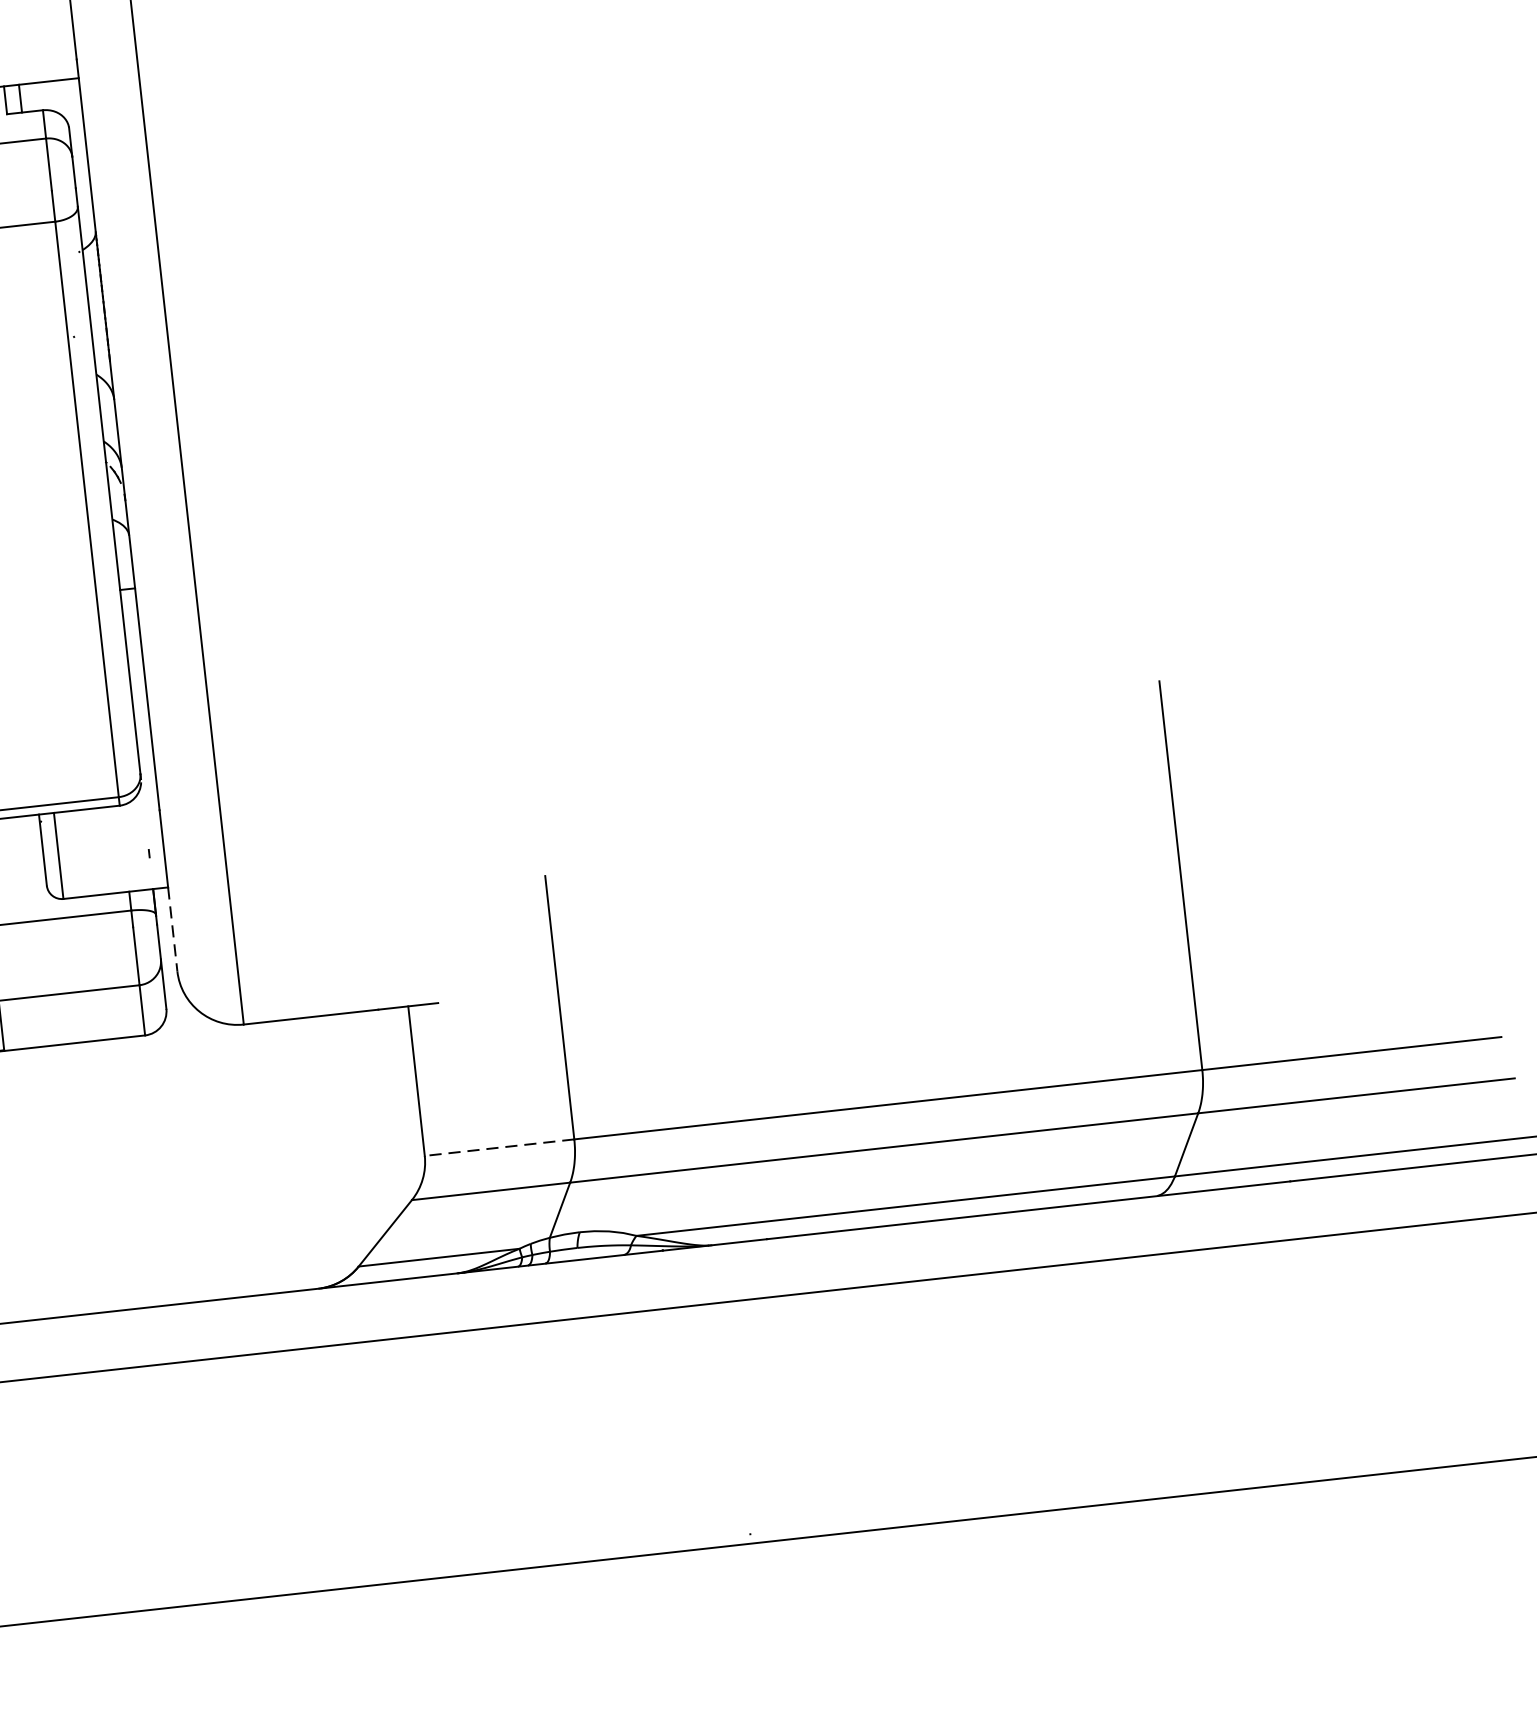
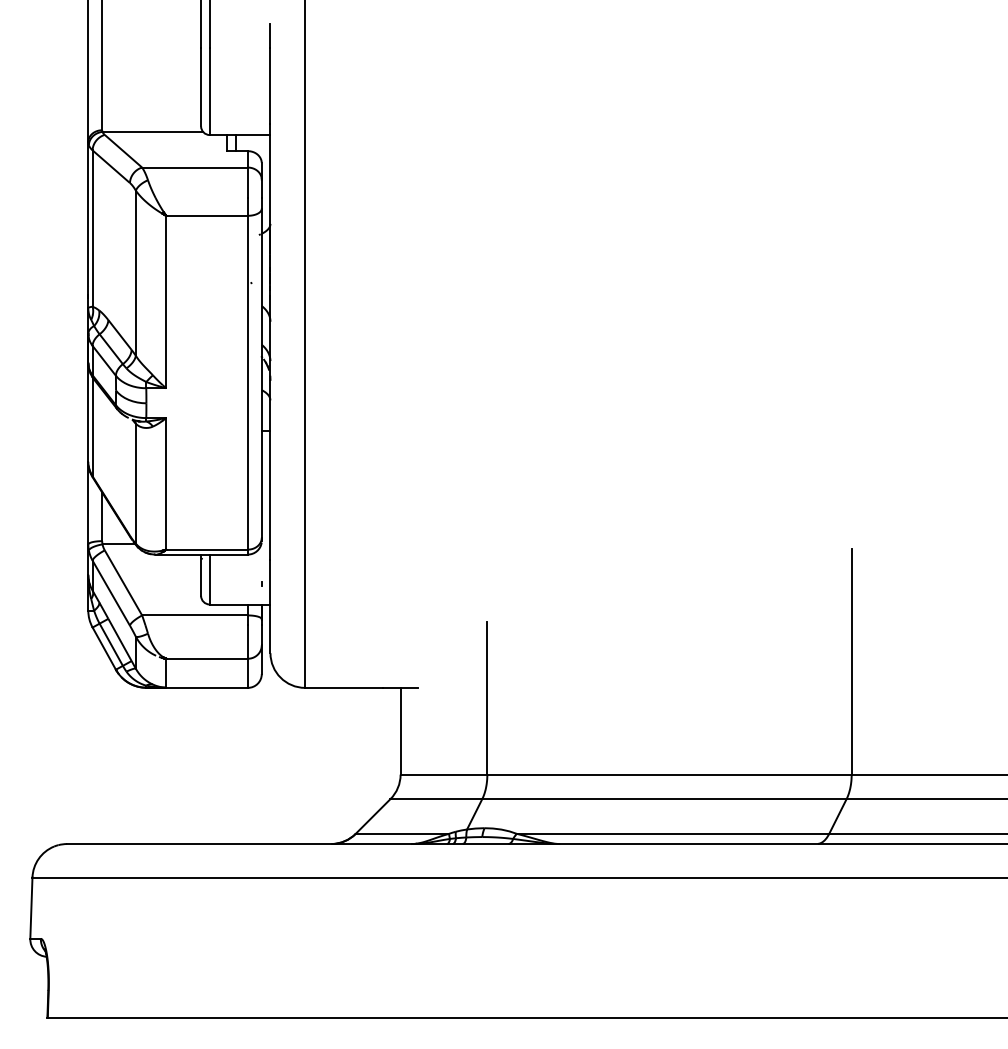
line: (172, 930) -> (270, 629), dashed -> solid
line: (498, 1147) -> (443, 774), dashed -> solid

